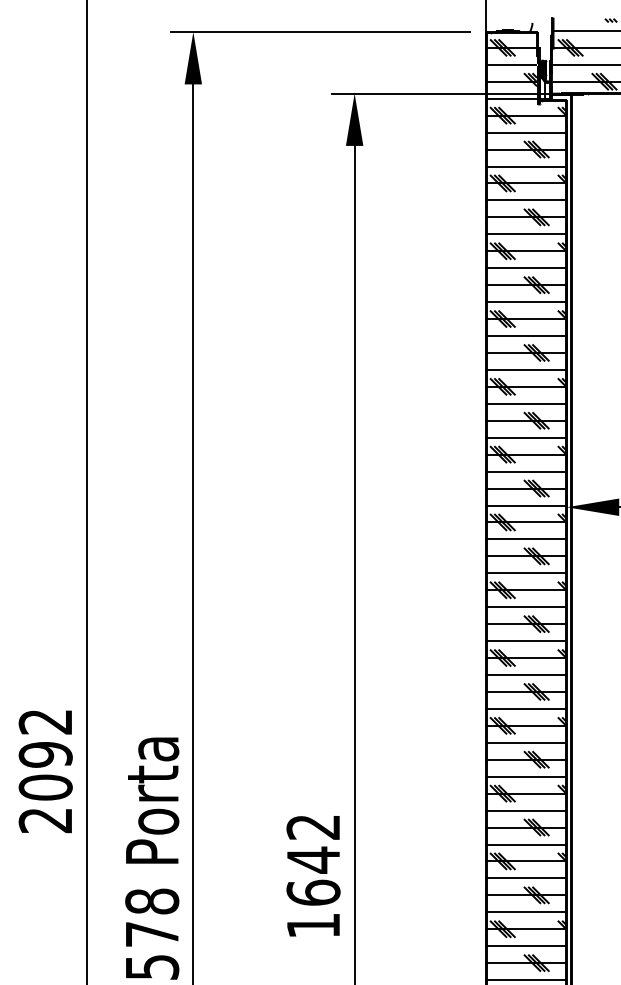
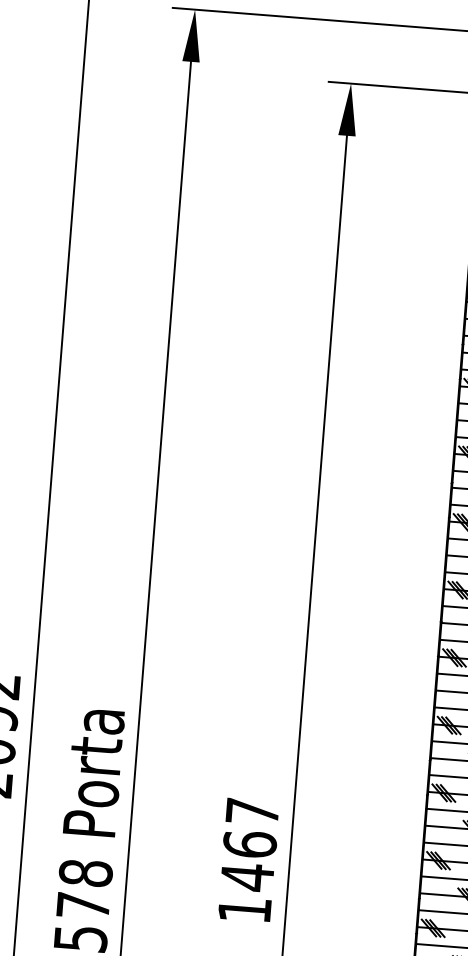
text: (313, 860) -> (249, 844), 1642 -> 1467

